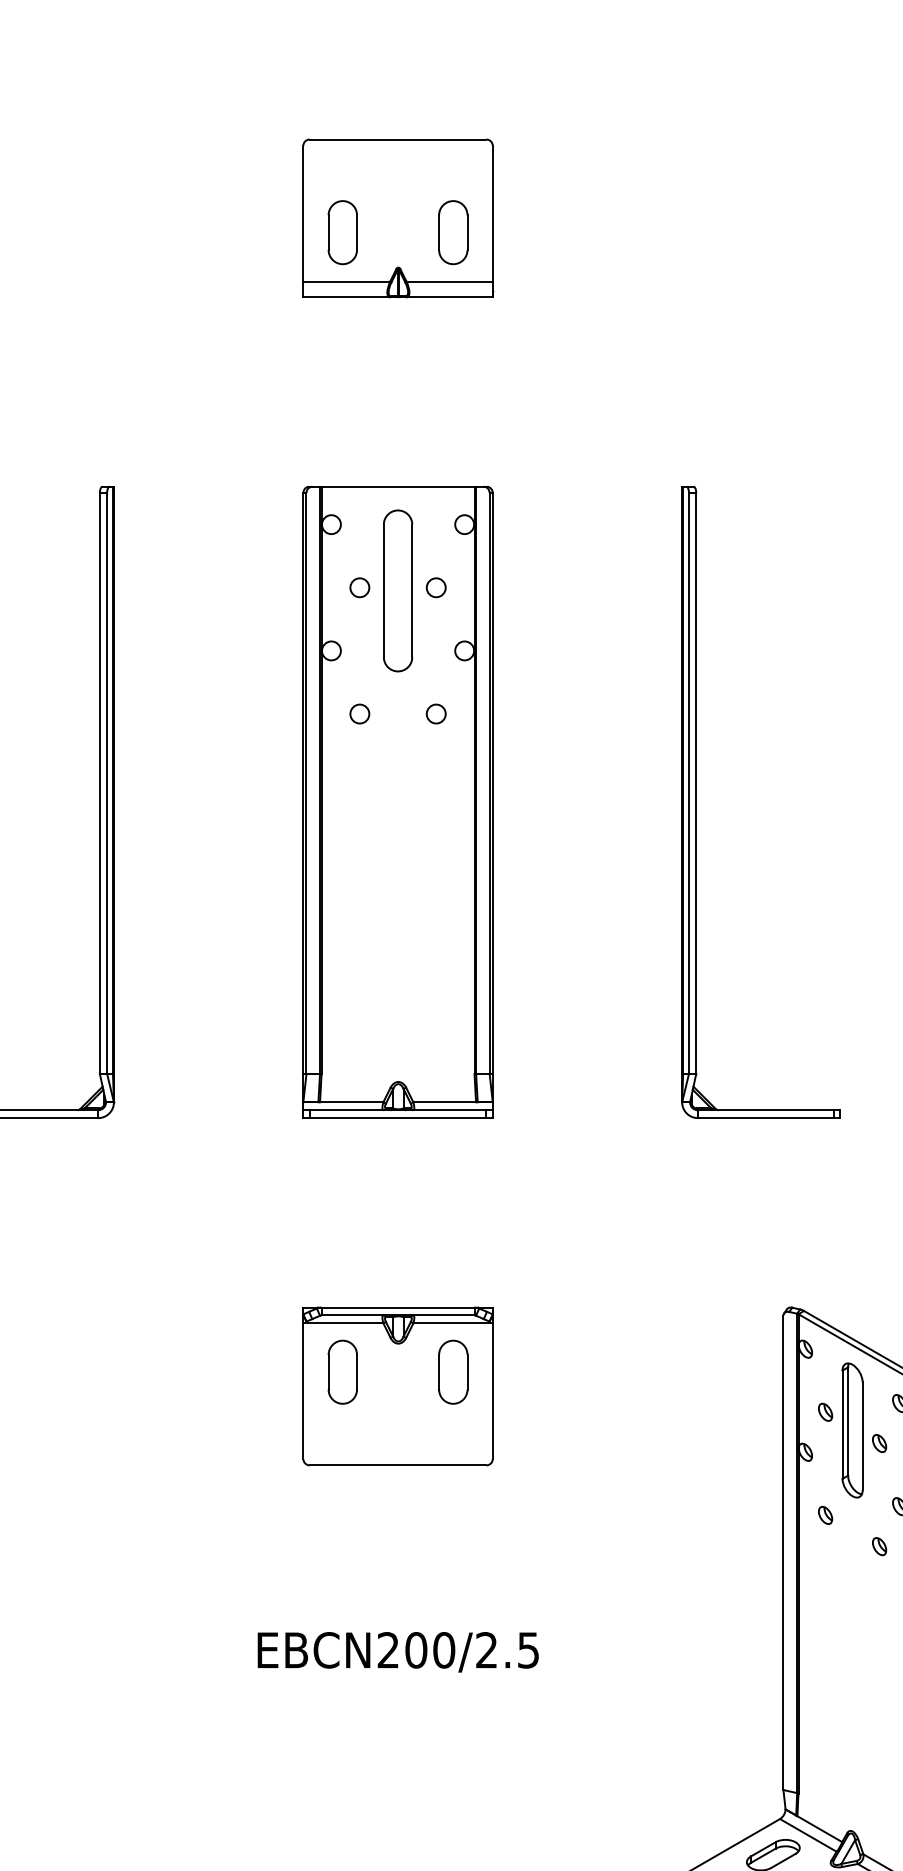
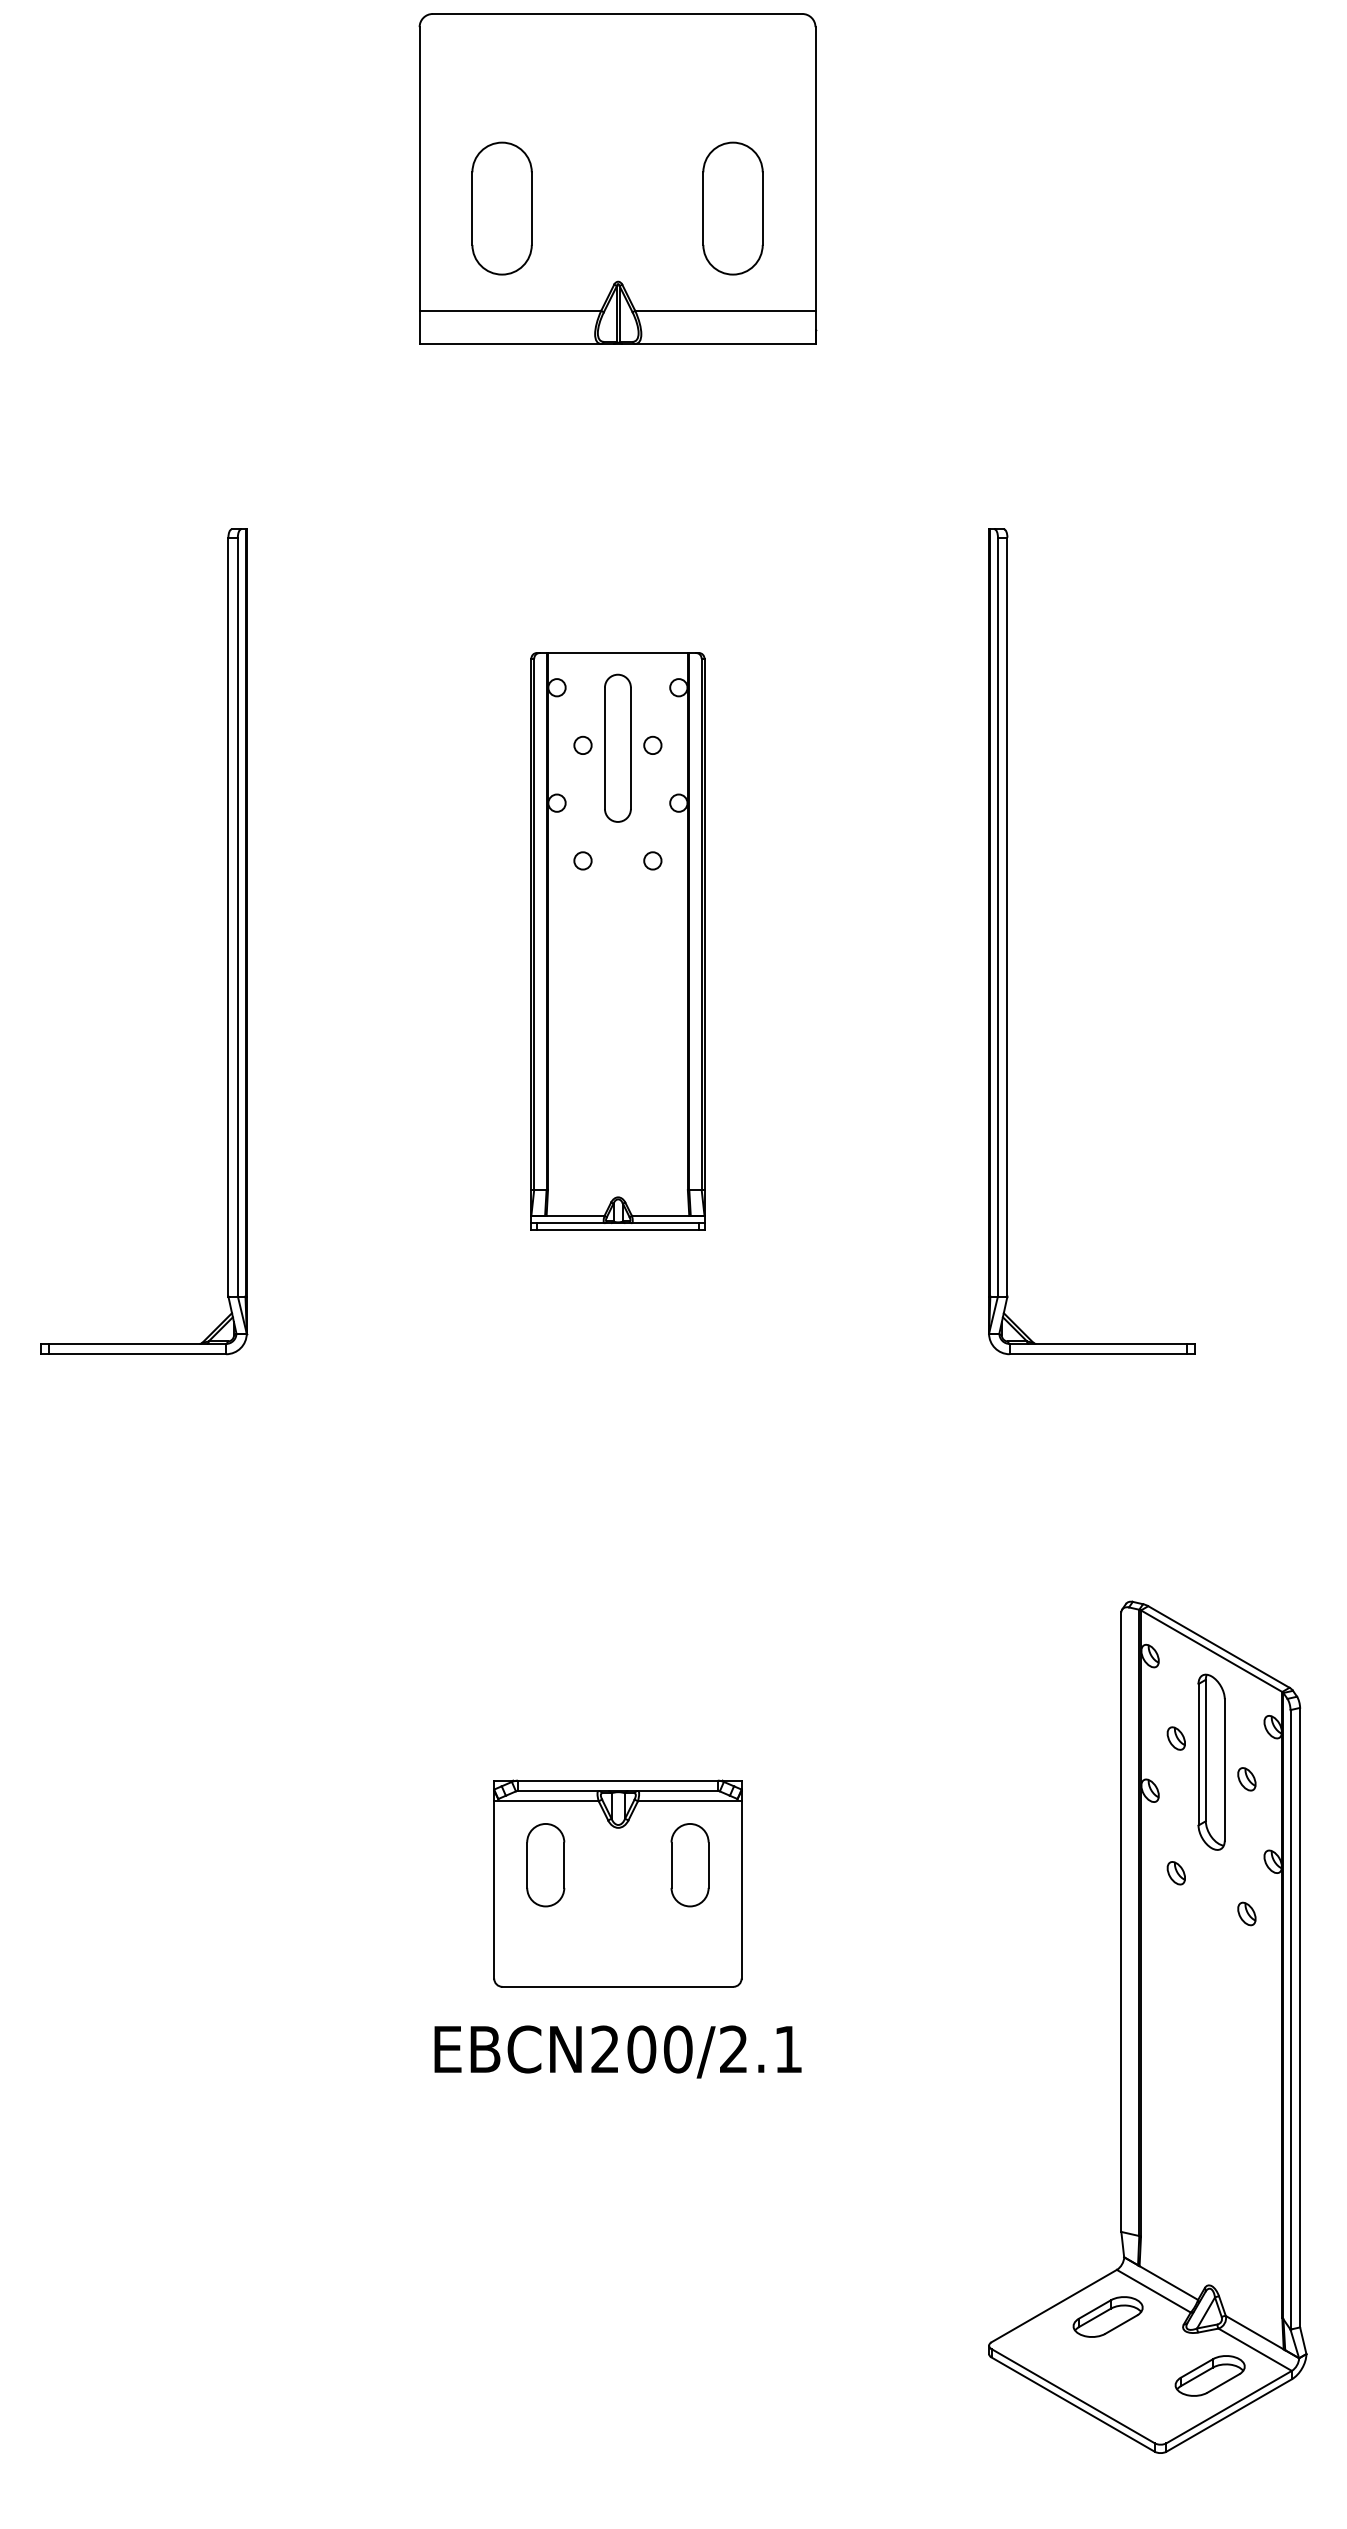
part: (398, 218) -> (618, 178), size x1.6
part: (397, 802) -> (617, 941), size x0.7
part: (397, 1386) -> (617, 1883), moved
text: (527, 1650) -> (787, 2049), EBCN200/2.5 -> EBCN200/2.1

